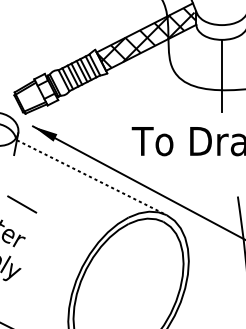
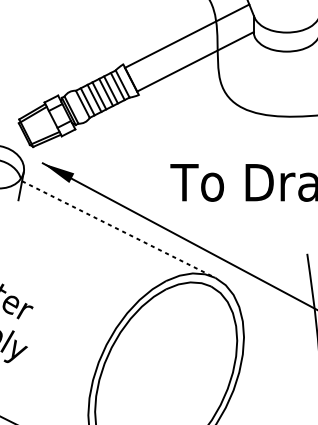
hatch: (146, 37) -> (189, 48), removed
line: (222, 75) -> (287, 97), removed
line: (22, 204) -> (29, 264), removed

